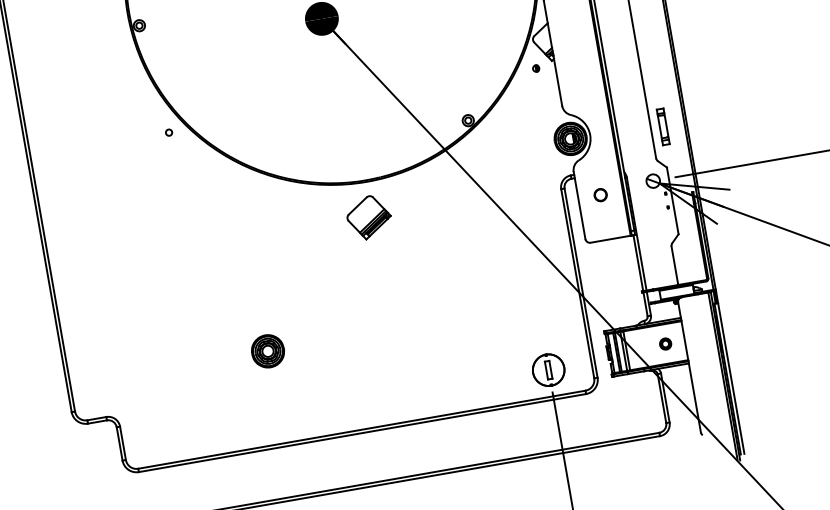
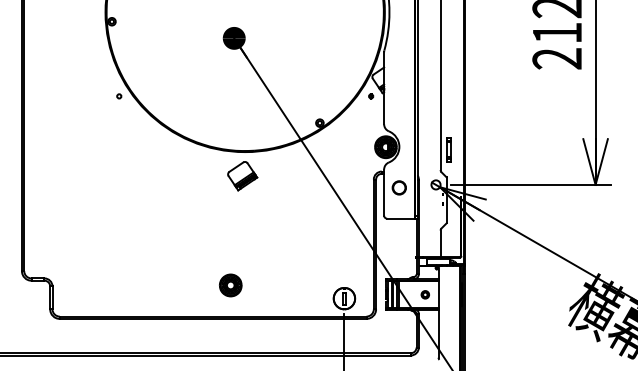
part: (600, 195) -> (399, 188), size x1.6
part: (267, 351) -> (230, 285), moved

